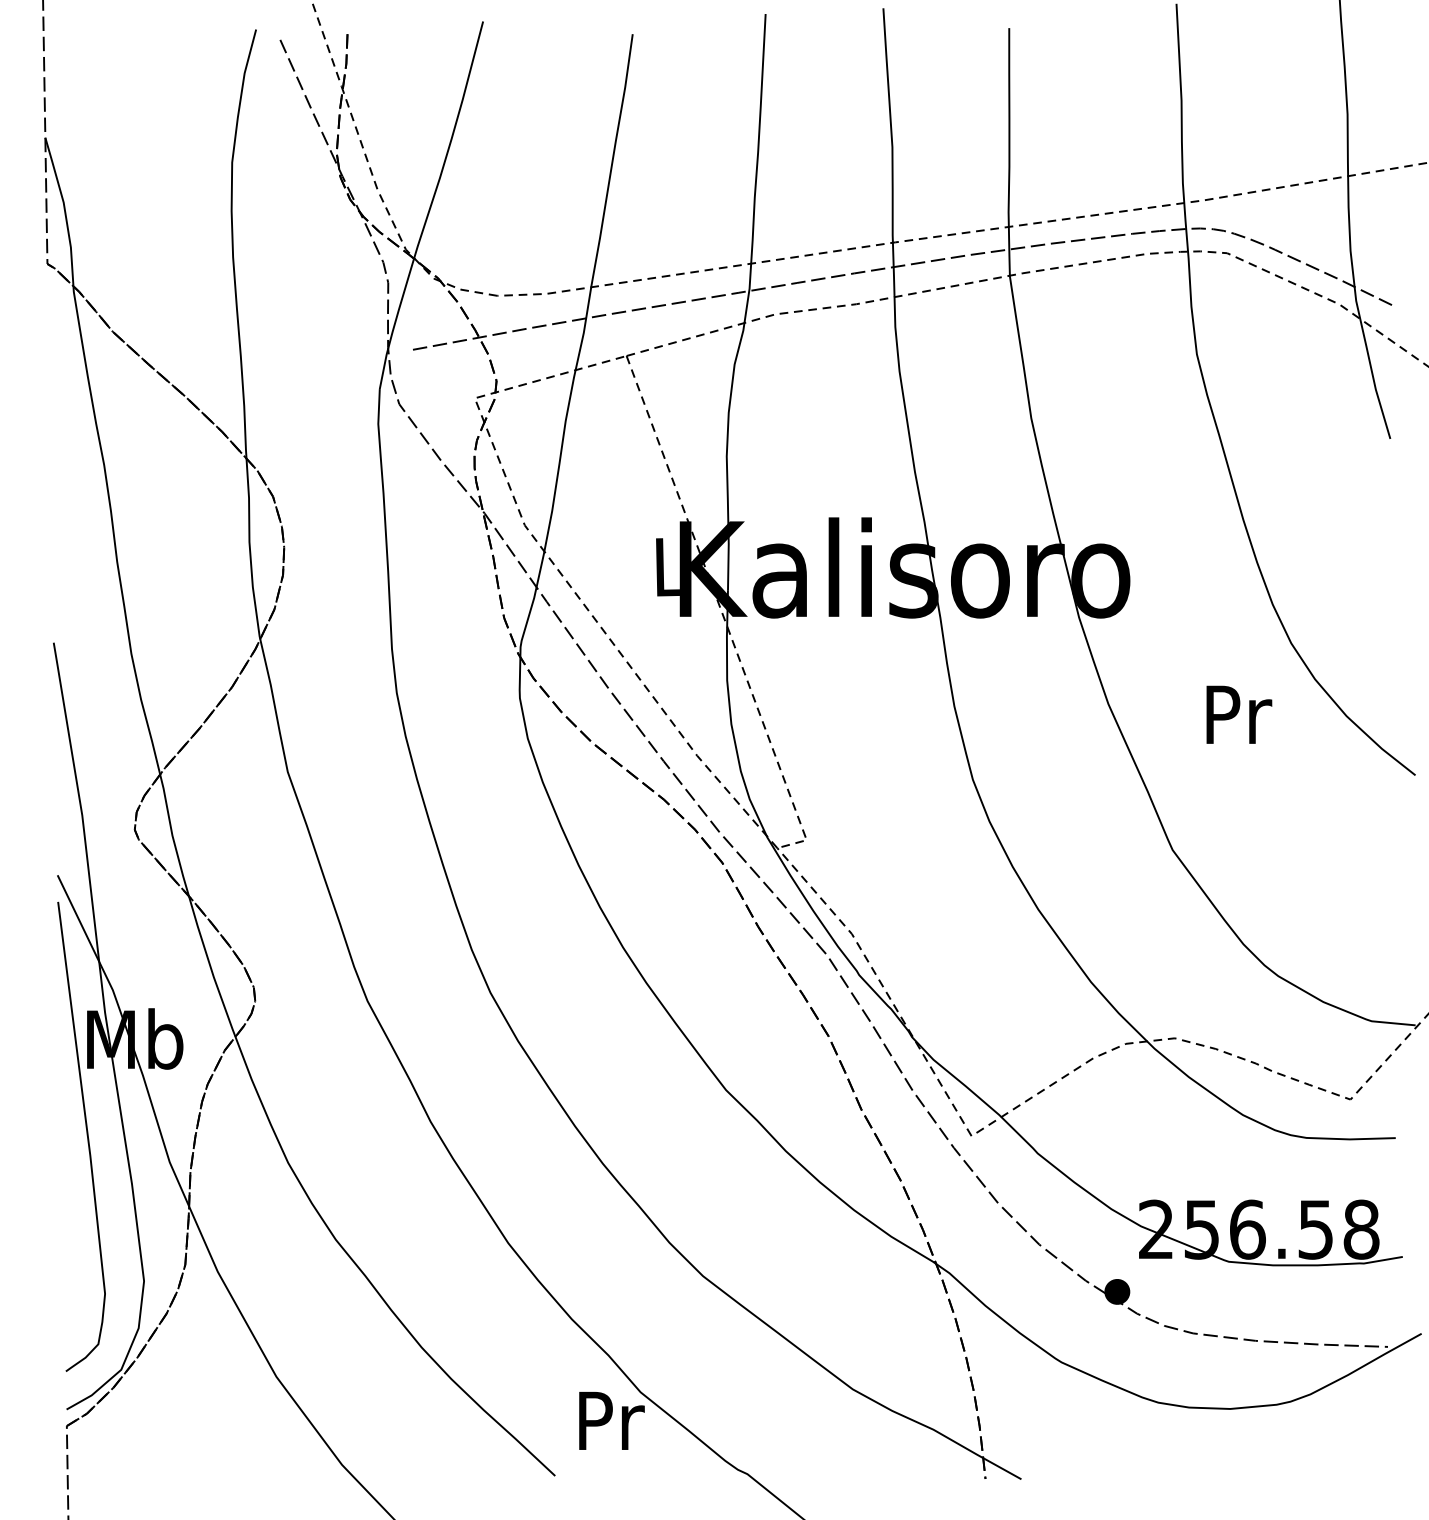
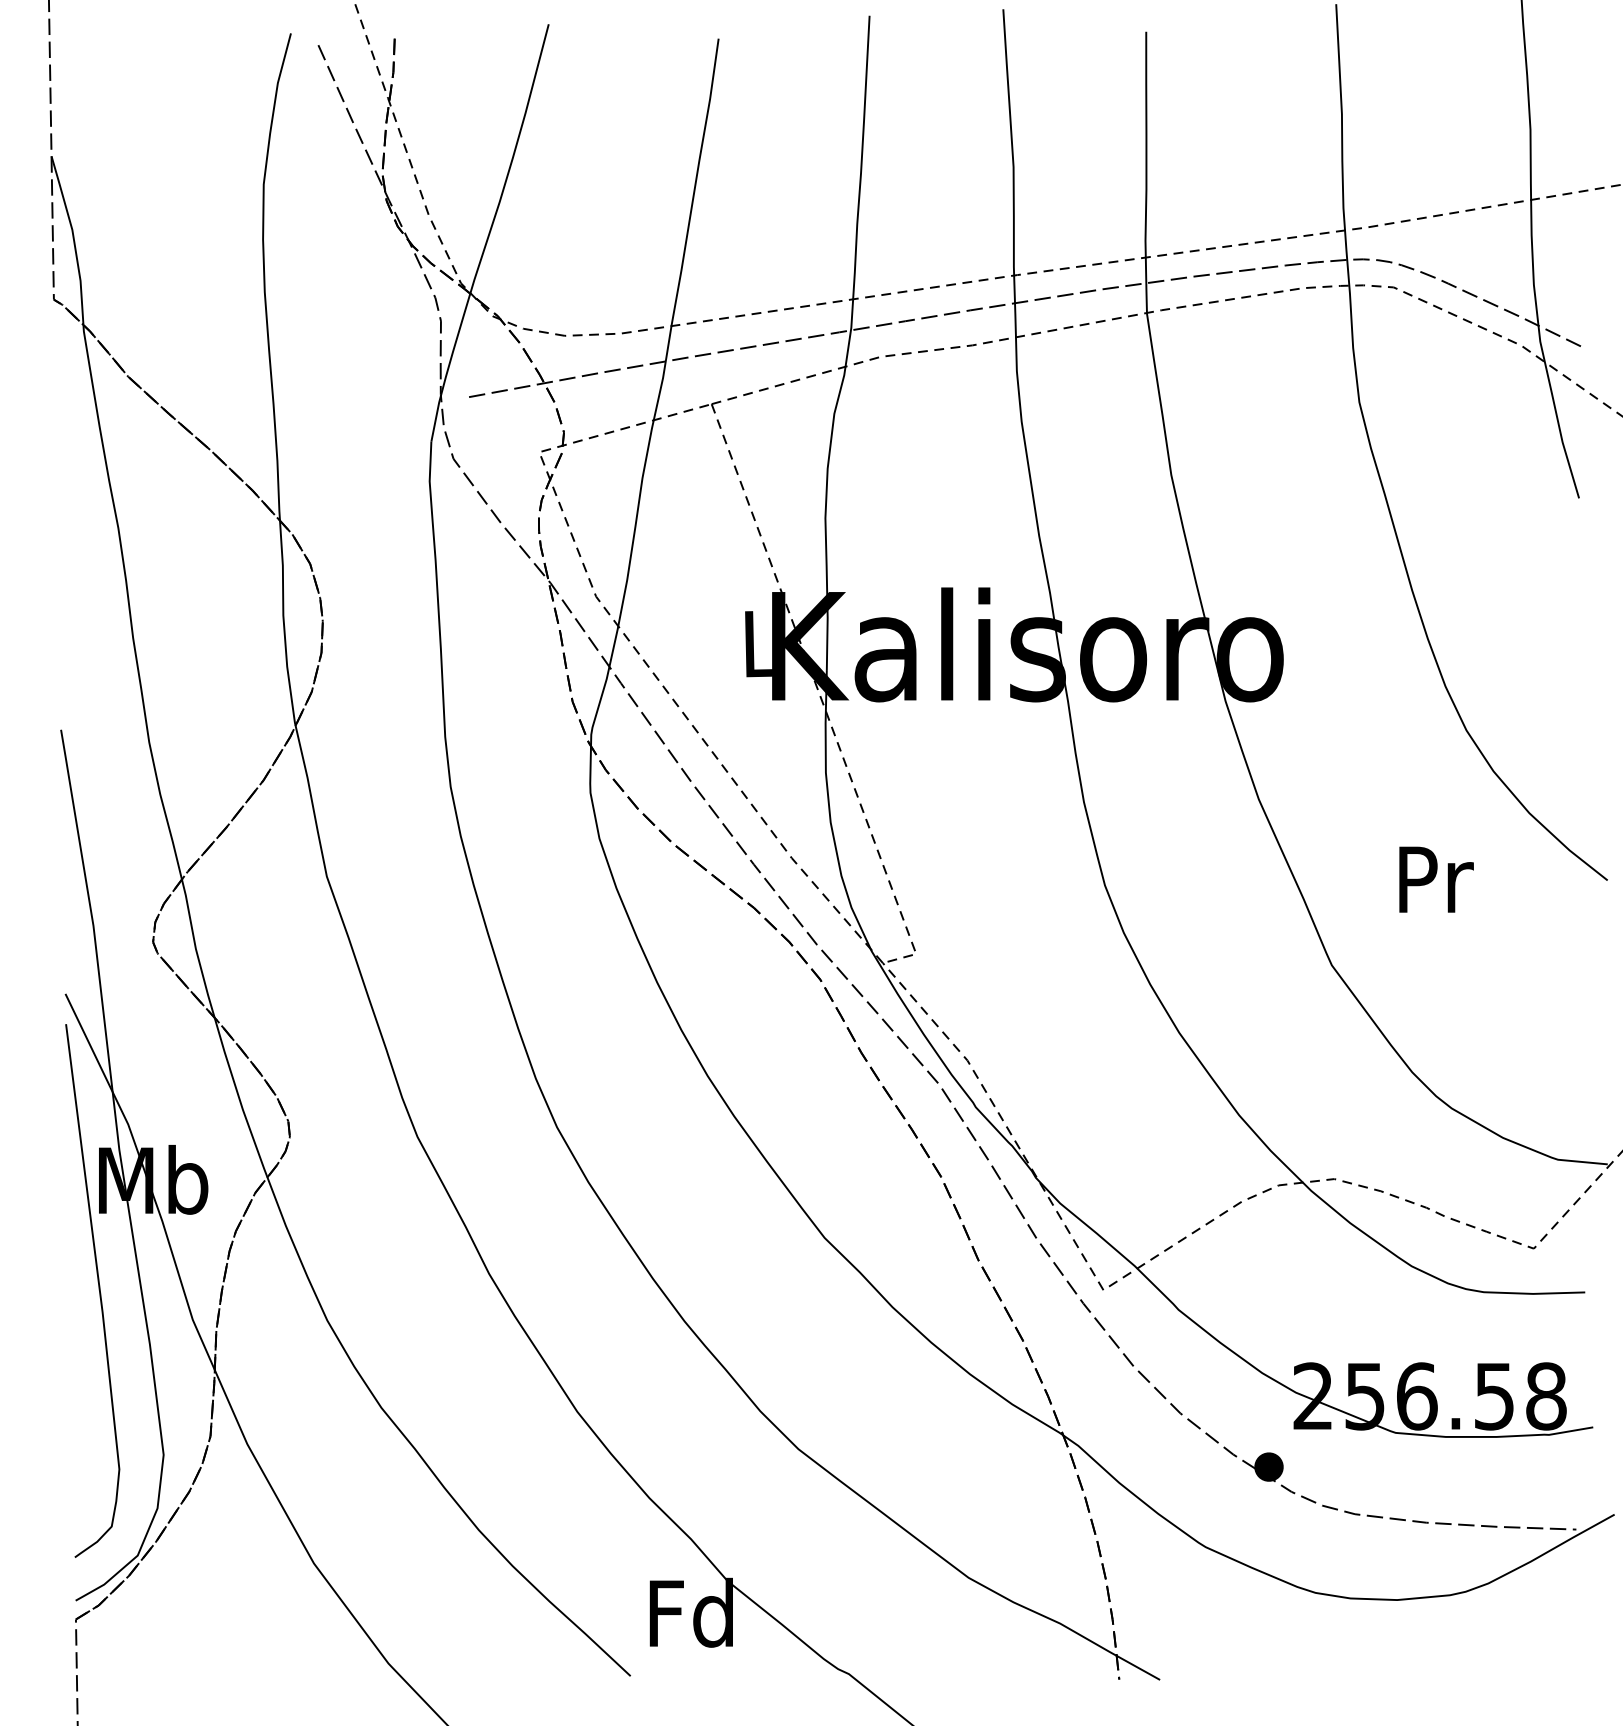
text: (1239, 714) -> (1436, 879), moved
text: (607, 1419) -> (690, 1612), Pr -> Fd

